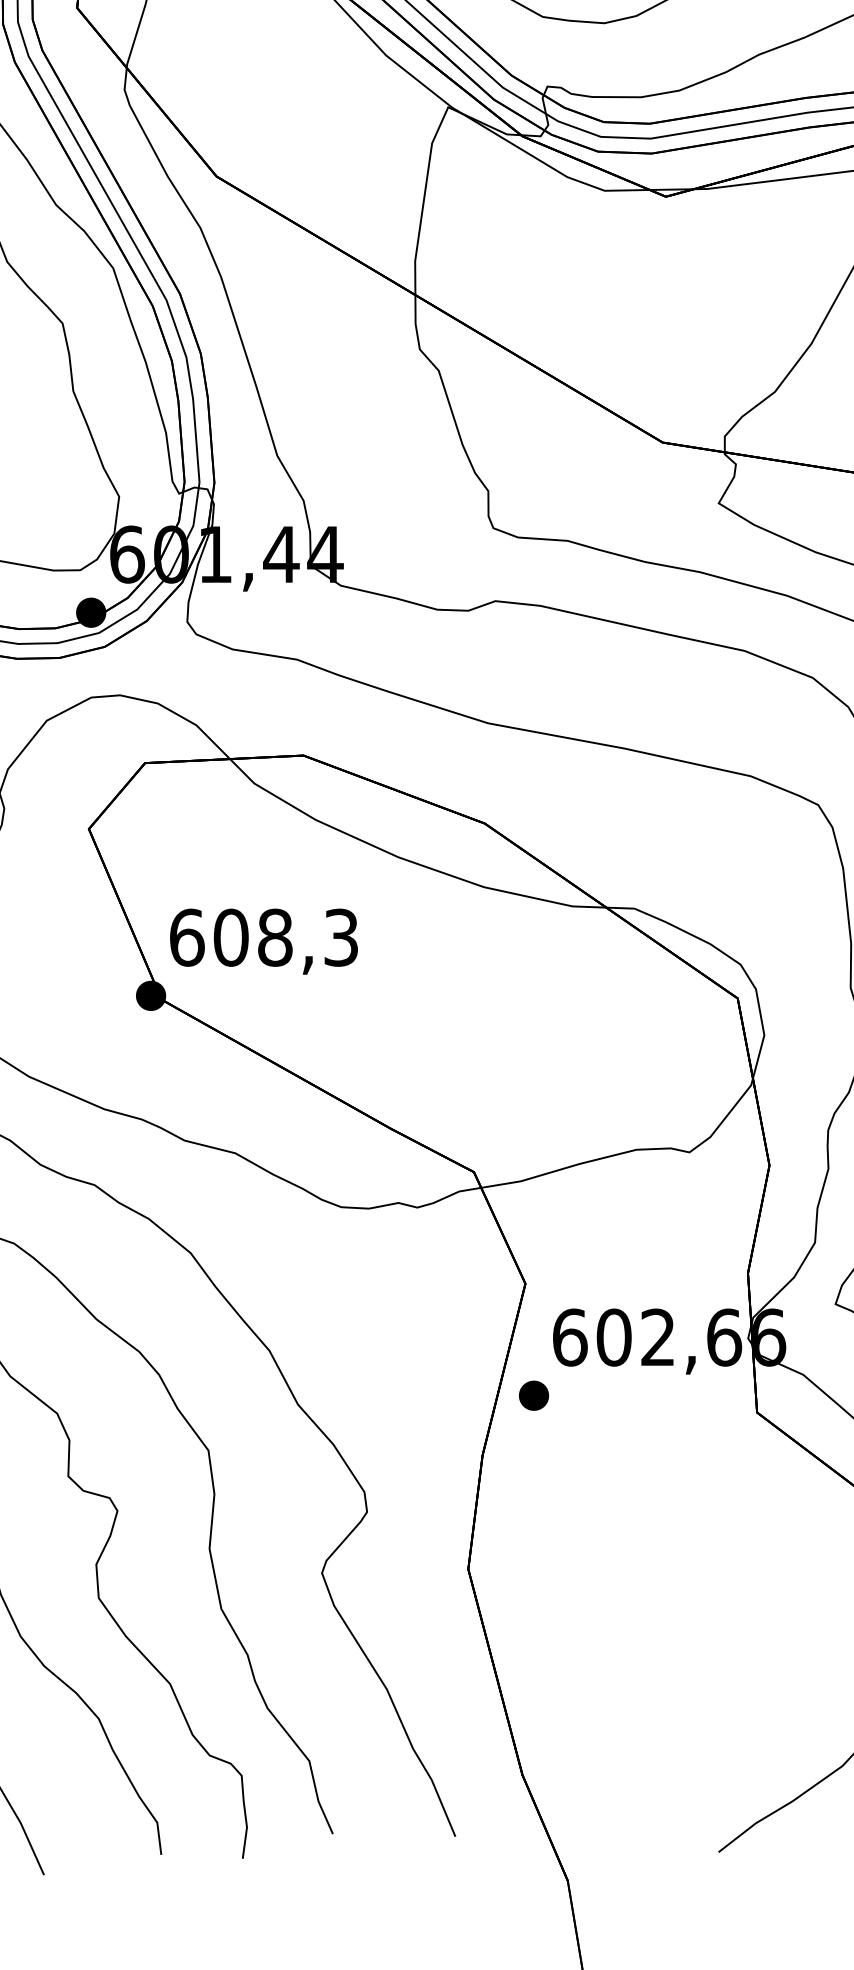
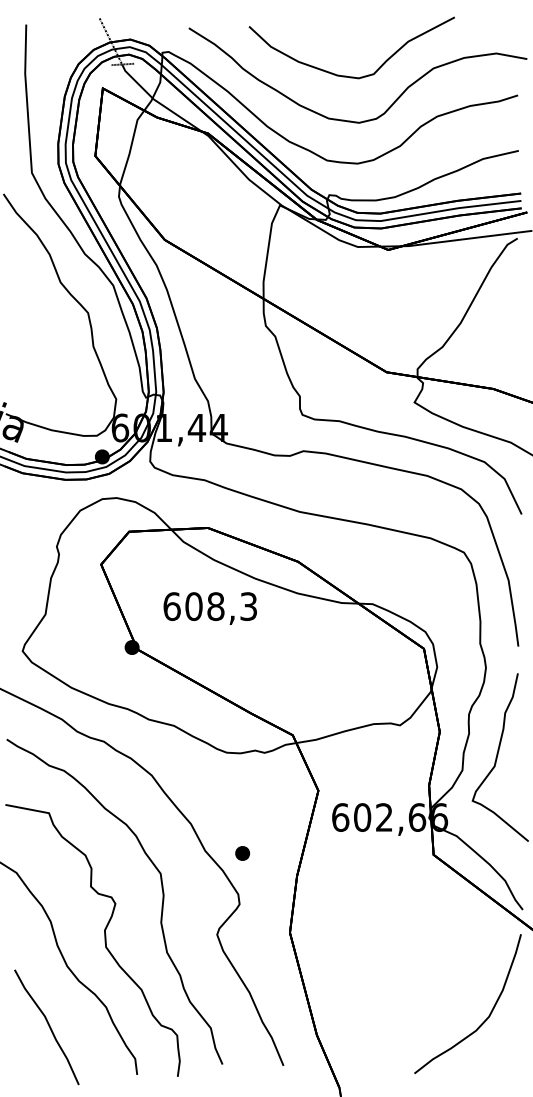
text: (262, 941) -> (209, 608), moved
part: (533, 1395) -> (242, 853), moved

